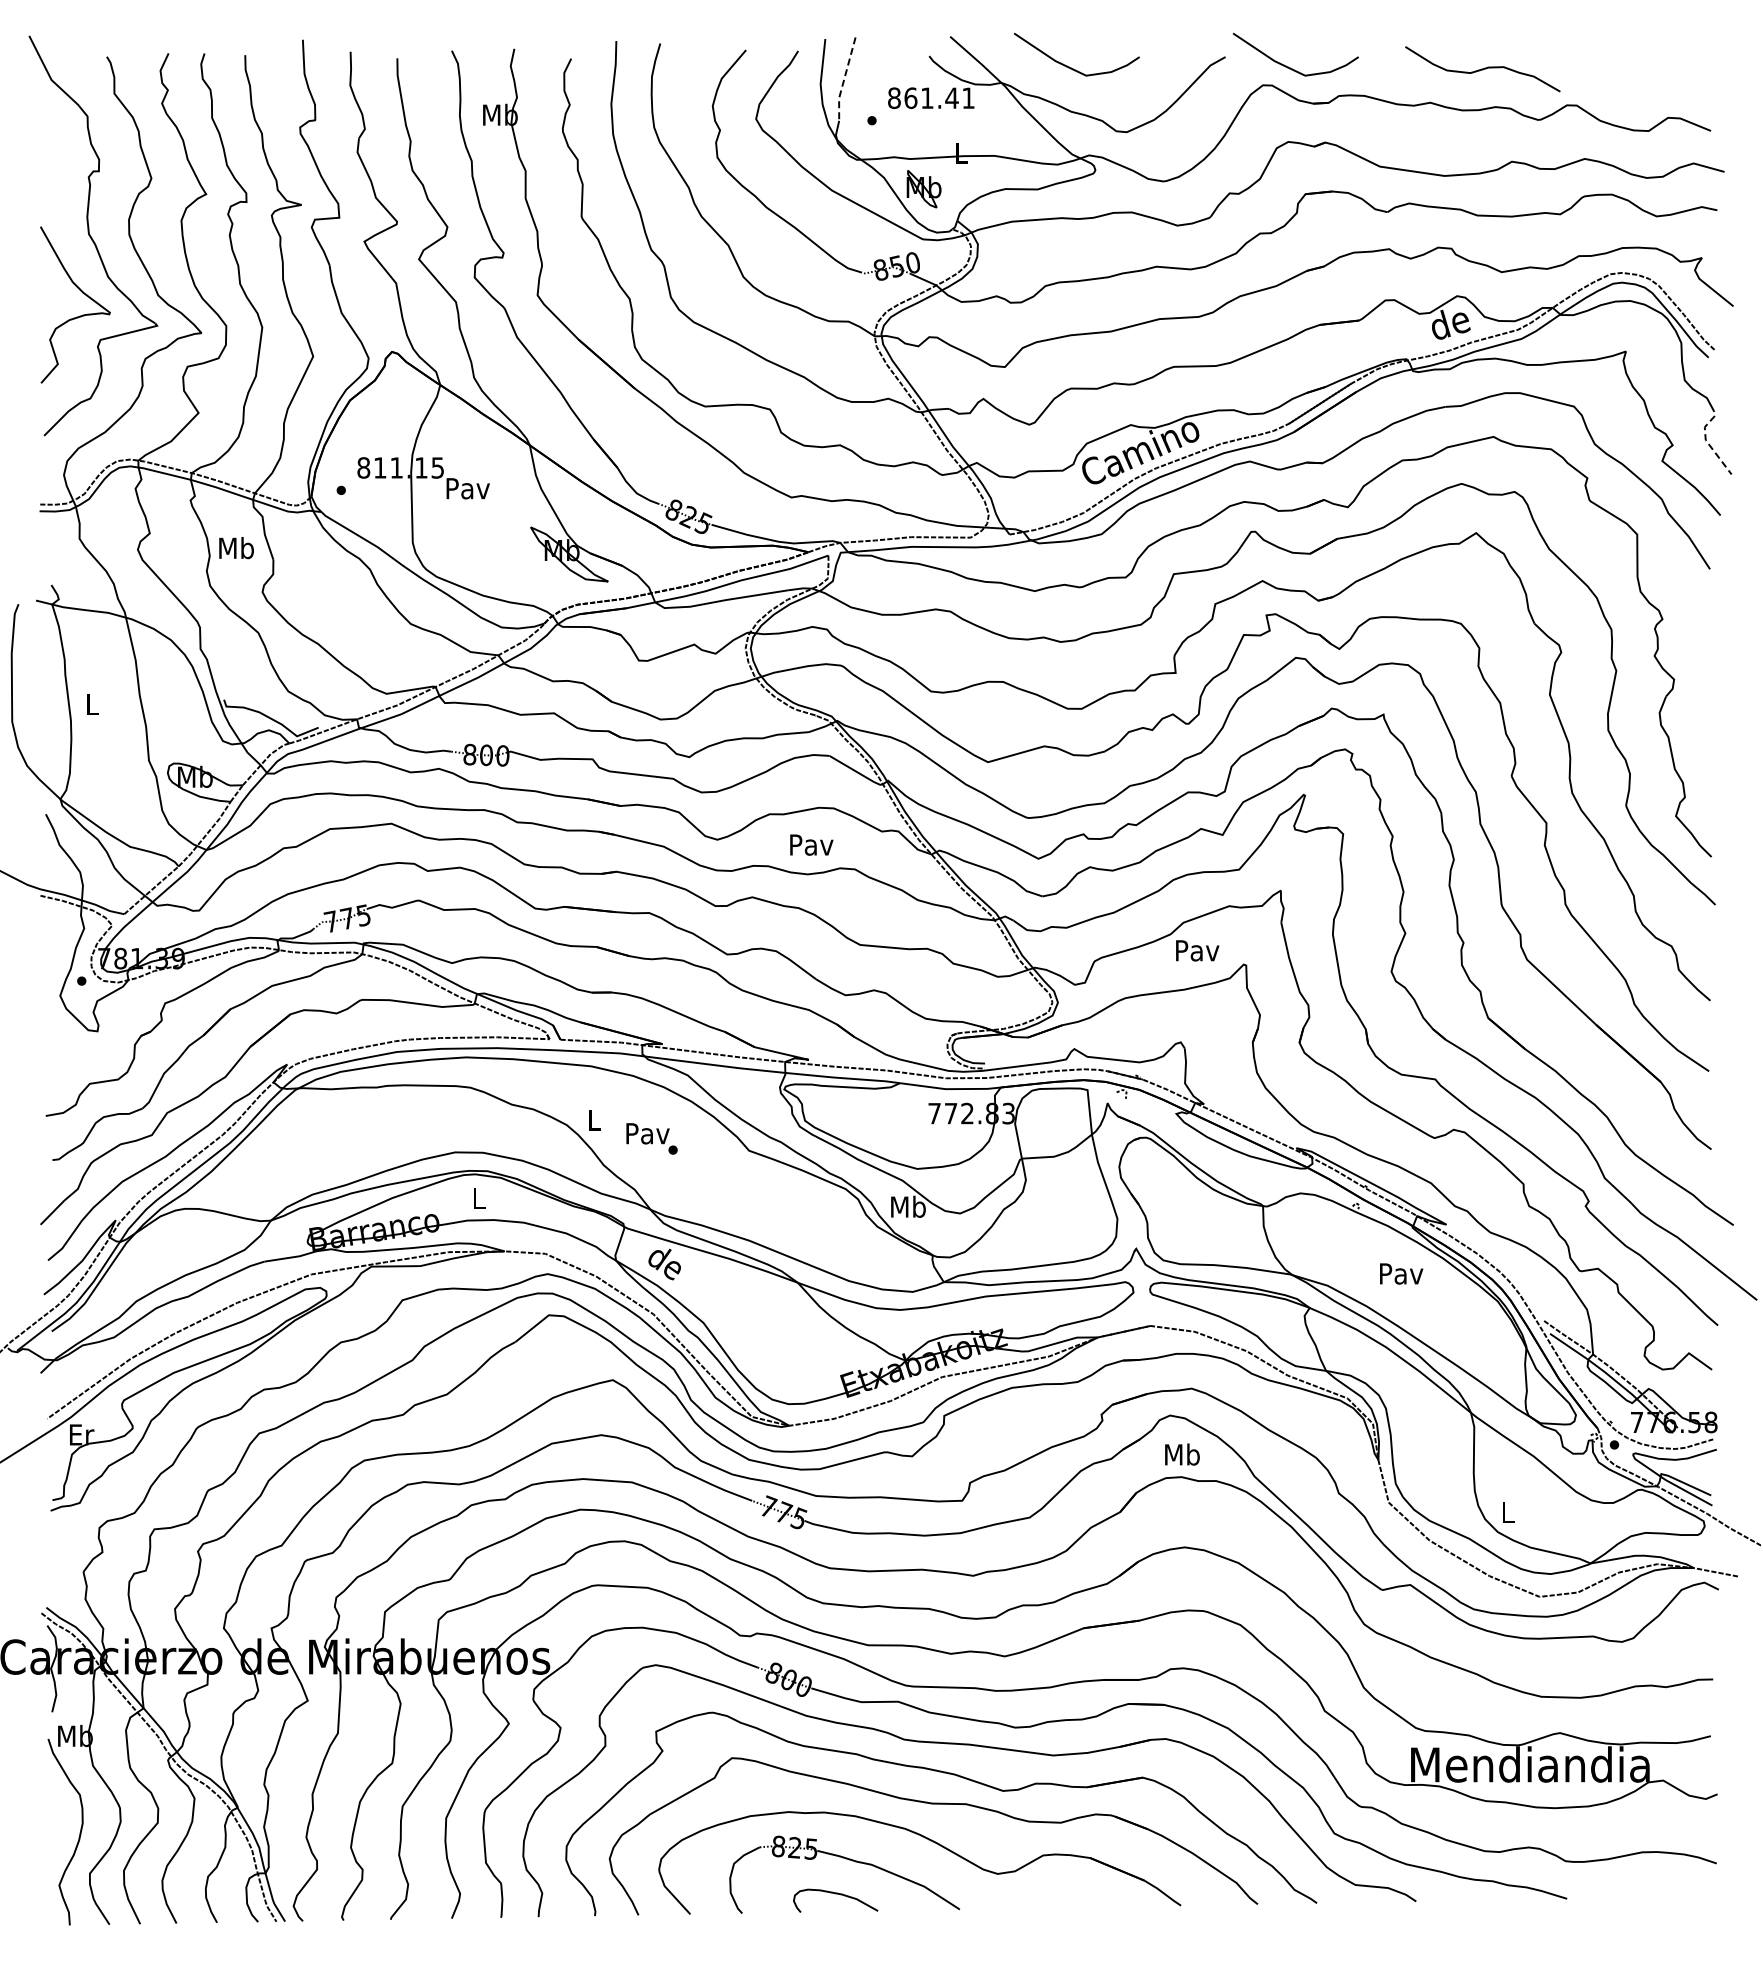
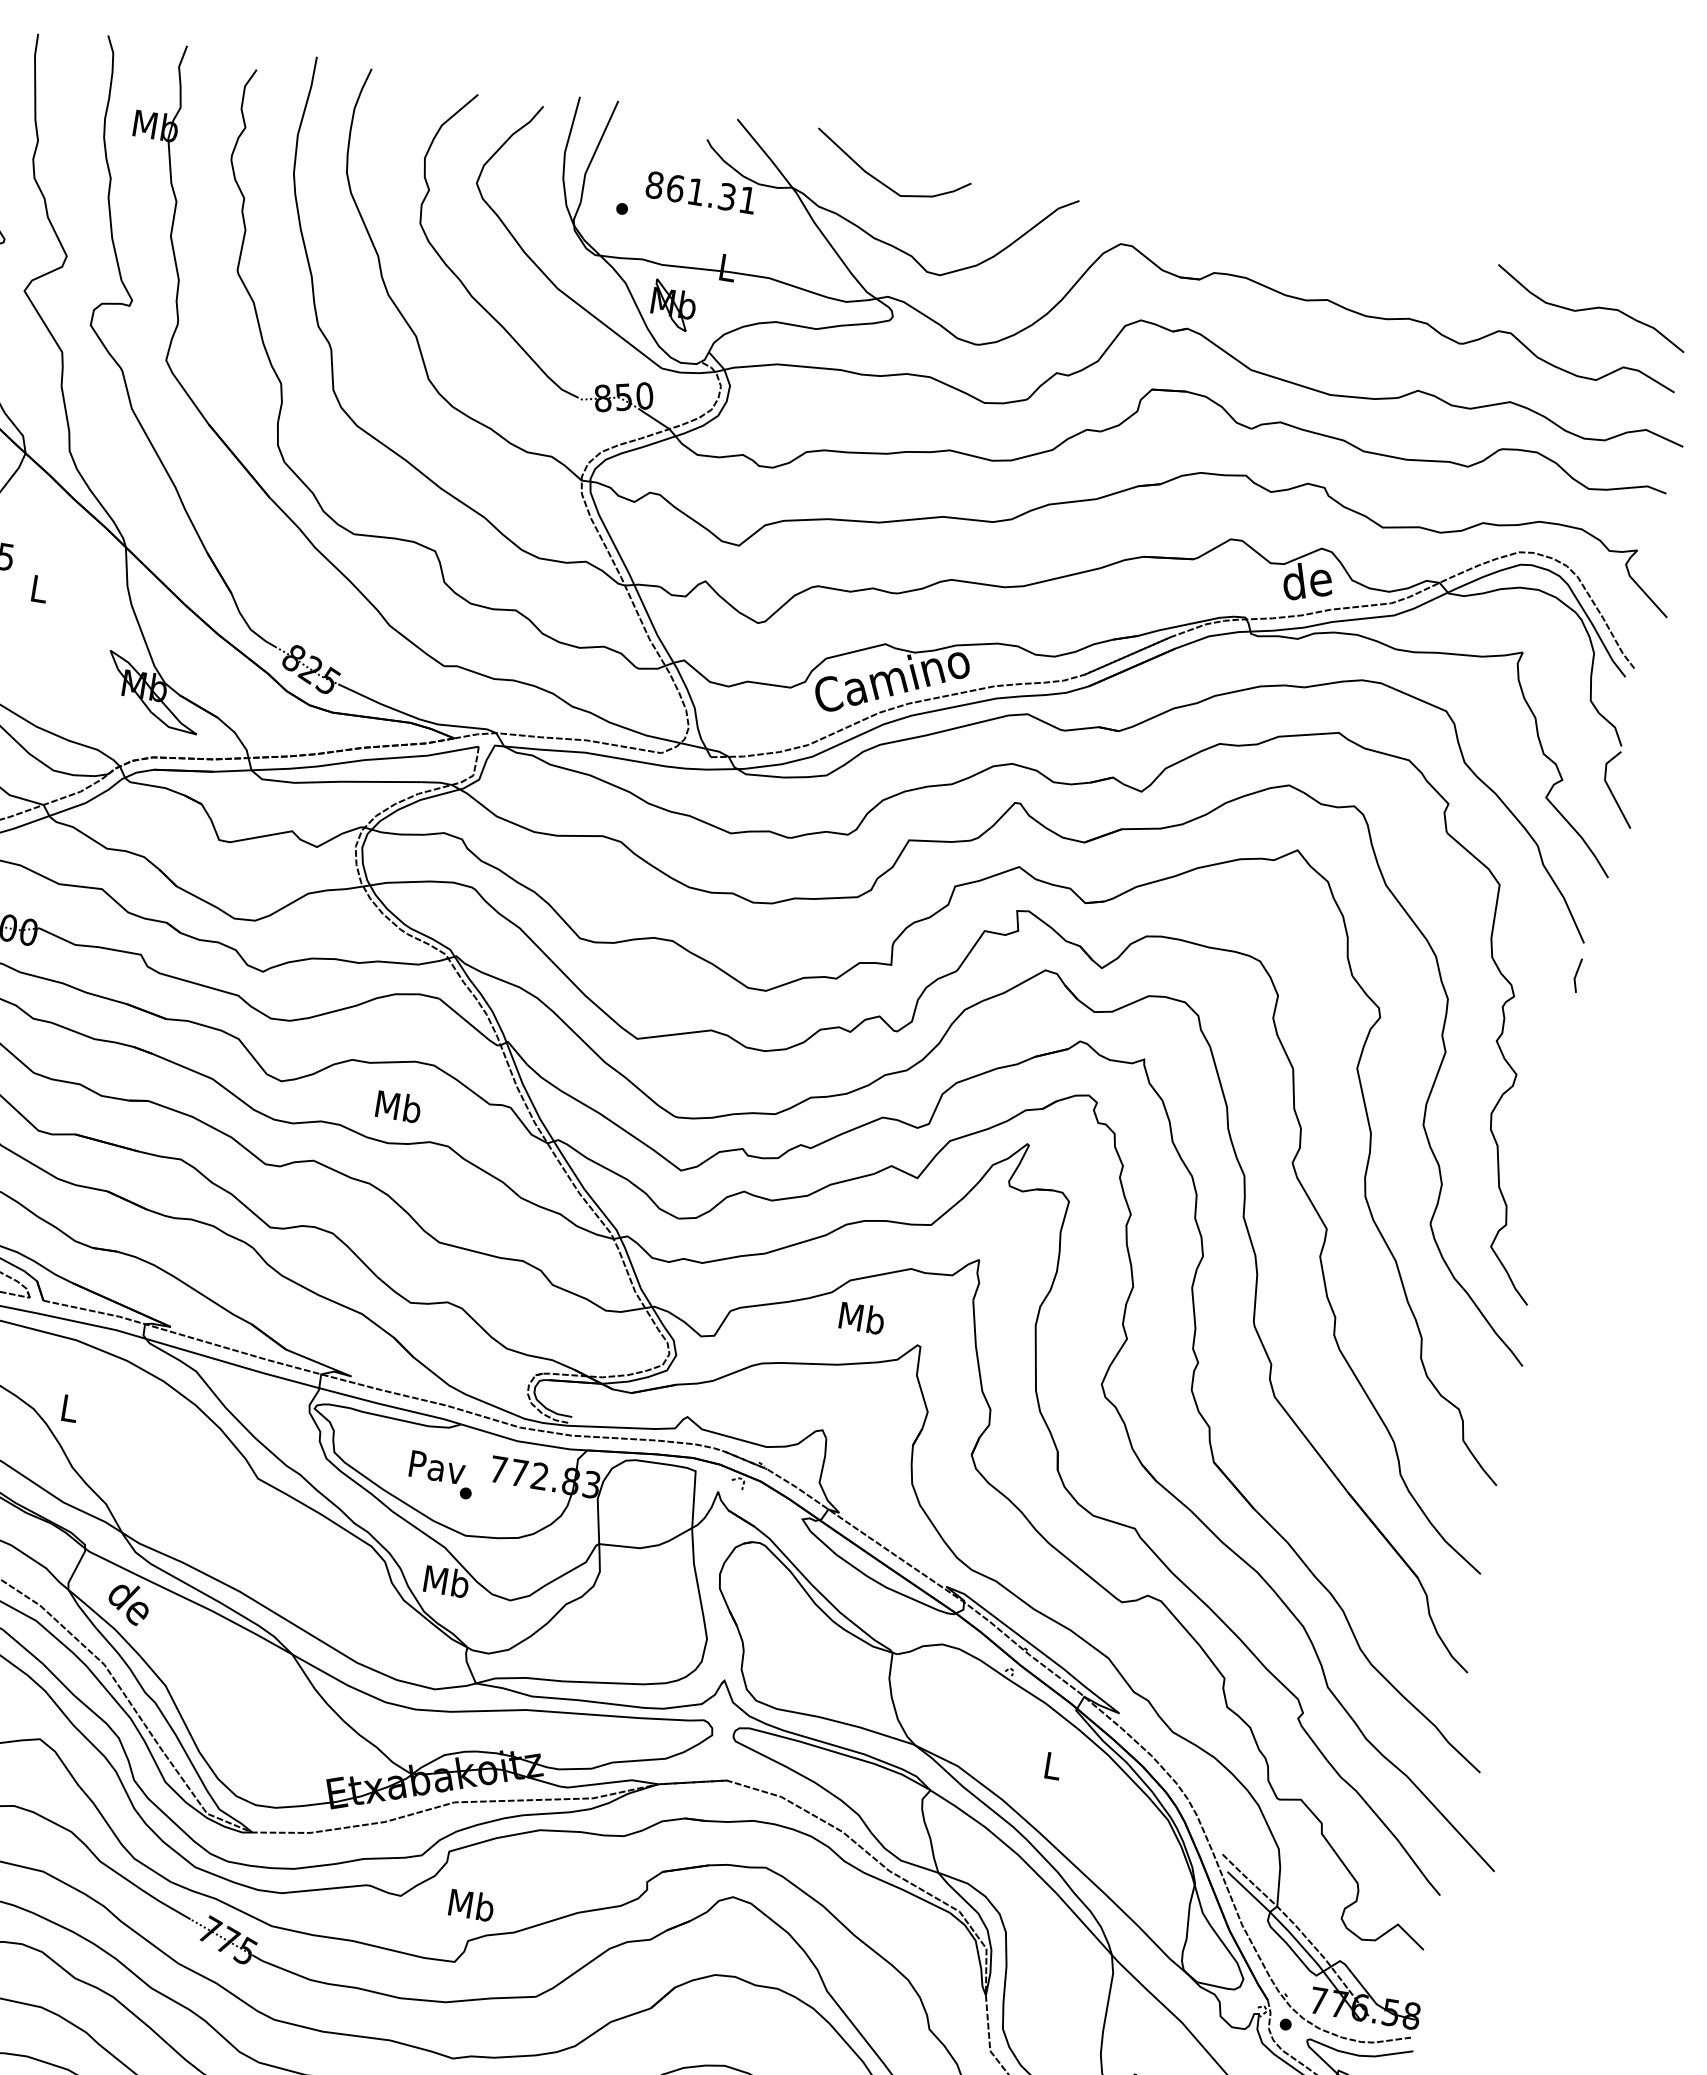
curve: (1288, 66) -> (1156, 225), removed
curve: (1482, 69) -> (1590, 308), moved
line: (844, 79) -> (595, 151), dashed -> solid
text: (951, 98) -> (726, 197), 861.41 -> 861.31
line: (1709, 445) -> (1608, 787), dashed -> solid
text: (467, 488) -> (38, 588), Pav -> L
line: (1708, 594) -> (1577, 974), added
text: (811, 844) -> (398, 1106), Pav -> Mb
text: (1197, 950) -> (862, 1318), Pav -> Mb
text: (651, 1138) -> (440, 1474), moved
text: (1401, 1273) -> (1052, 1765), Pav -> L
text: (1182, 1454) -> (471, 1905), moved

